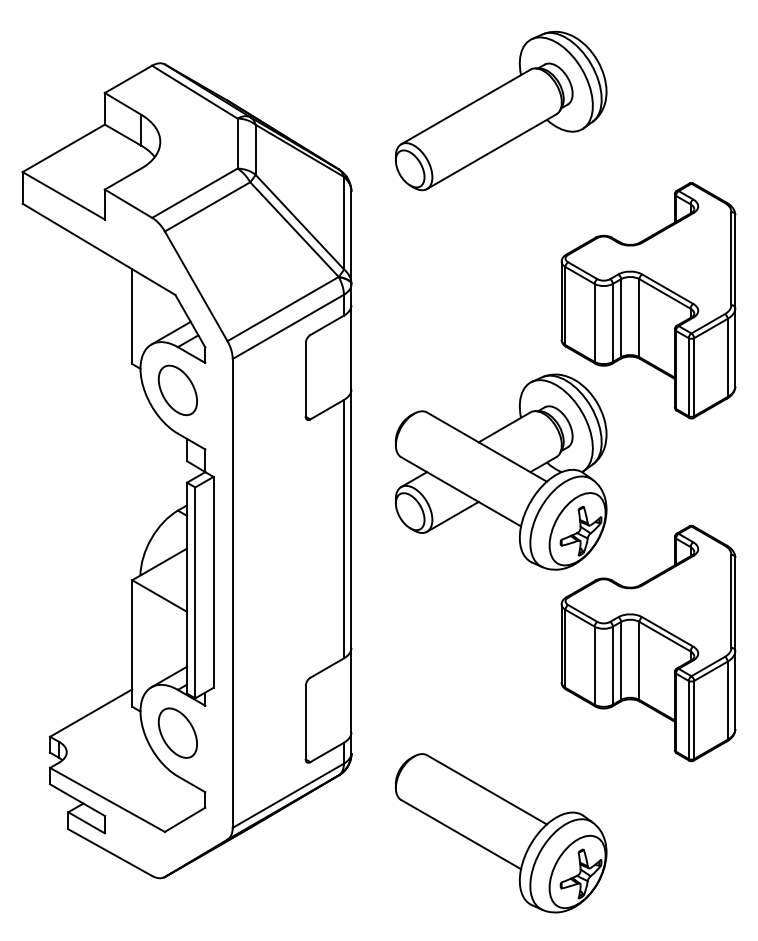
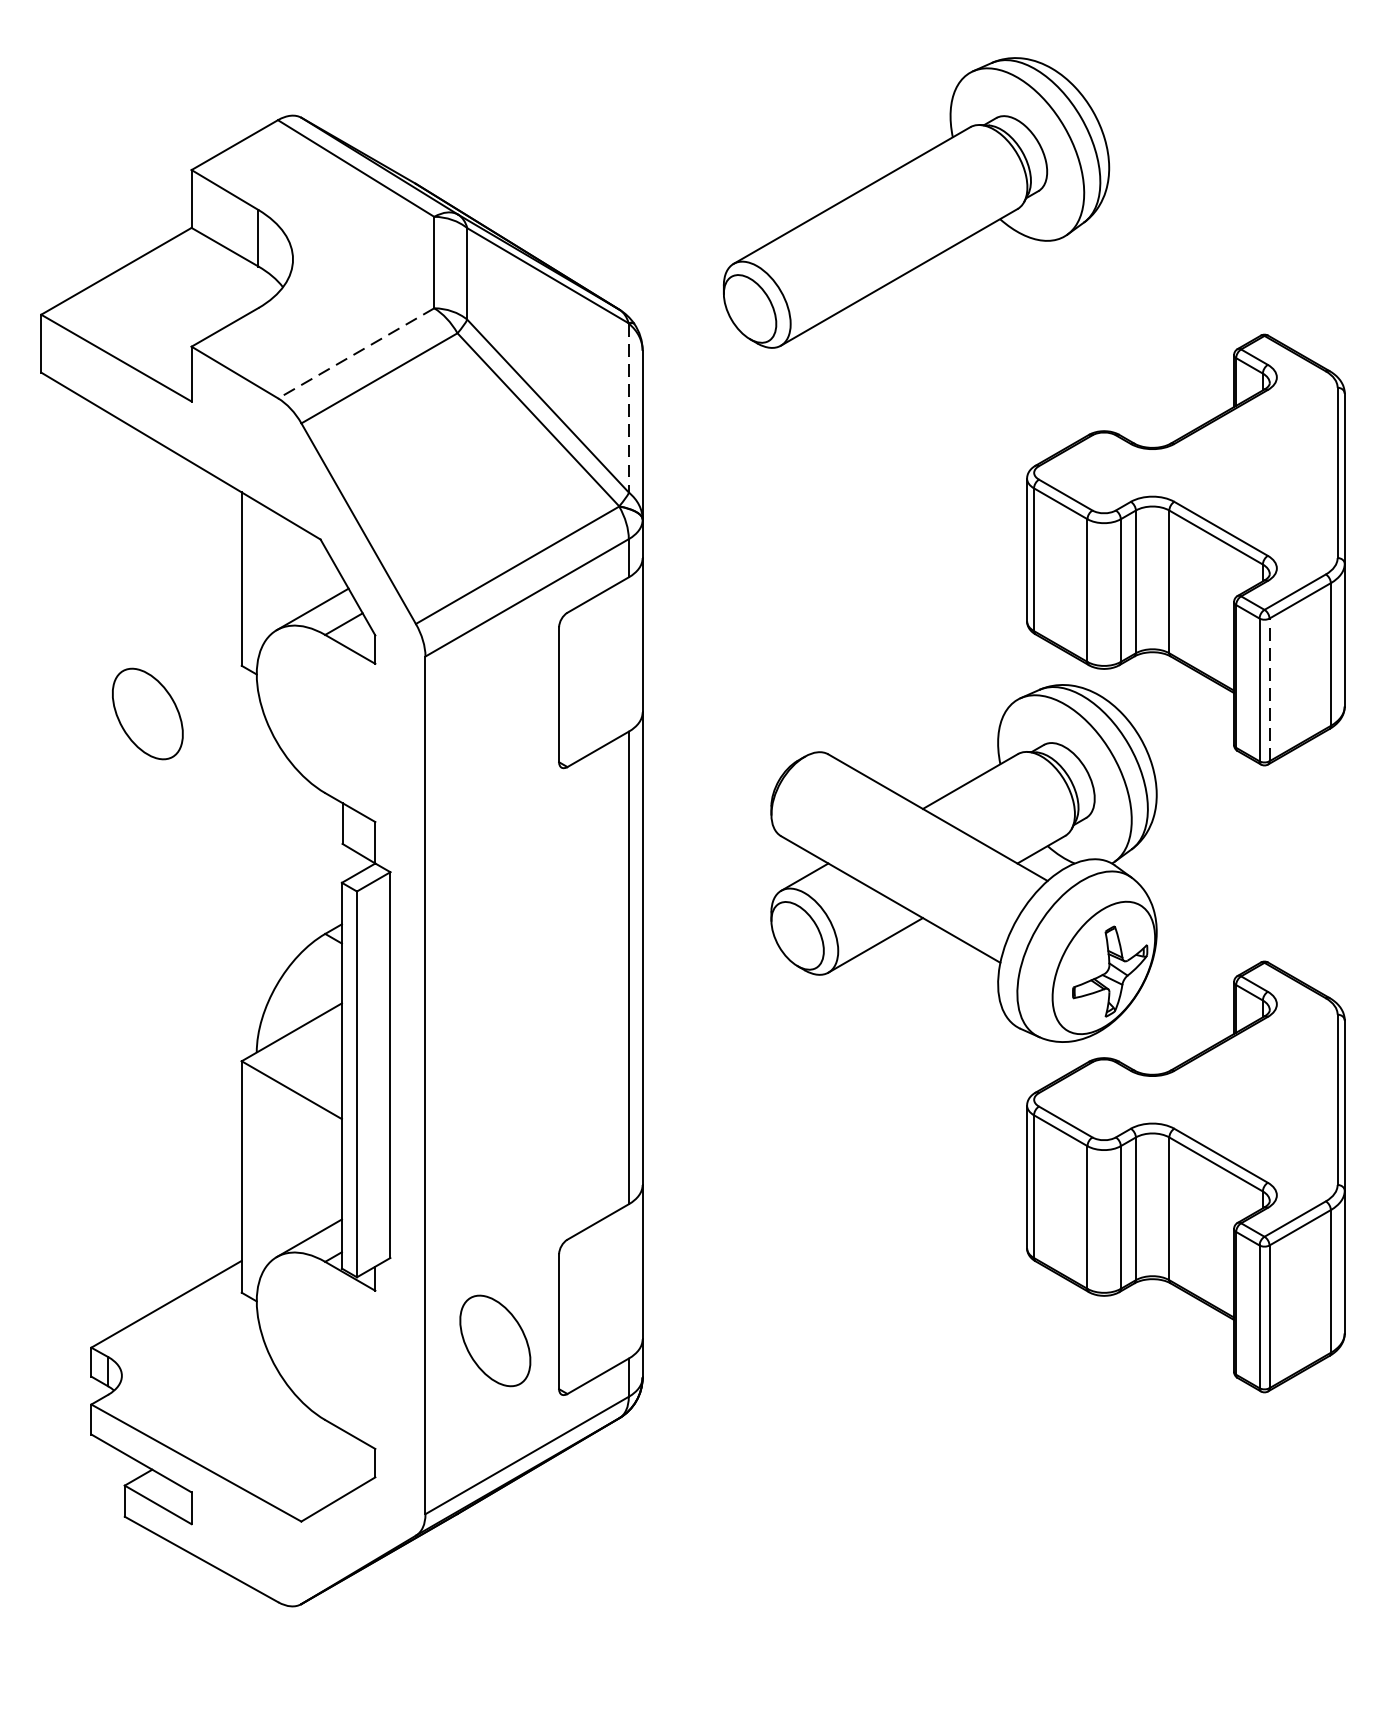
line: (194, 193) -> (355, 353), solid -> dashed
line: (344, 223) -> (629, 408), solid -> dashed
line: (694, 376) -> (1270, 688), solid -> dashed
part: (177, 390) -> (147, 714), moved
part: (500, 471) -> (962, 862), moved
part: (177, 732) -> (494, 1339), moved
part: (500, 833) -> (915, 1524), removed

